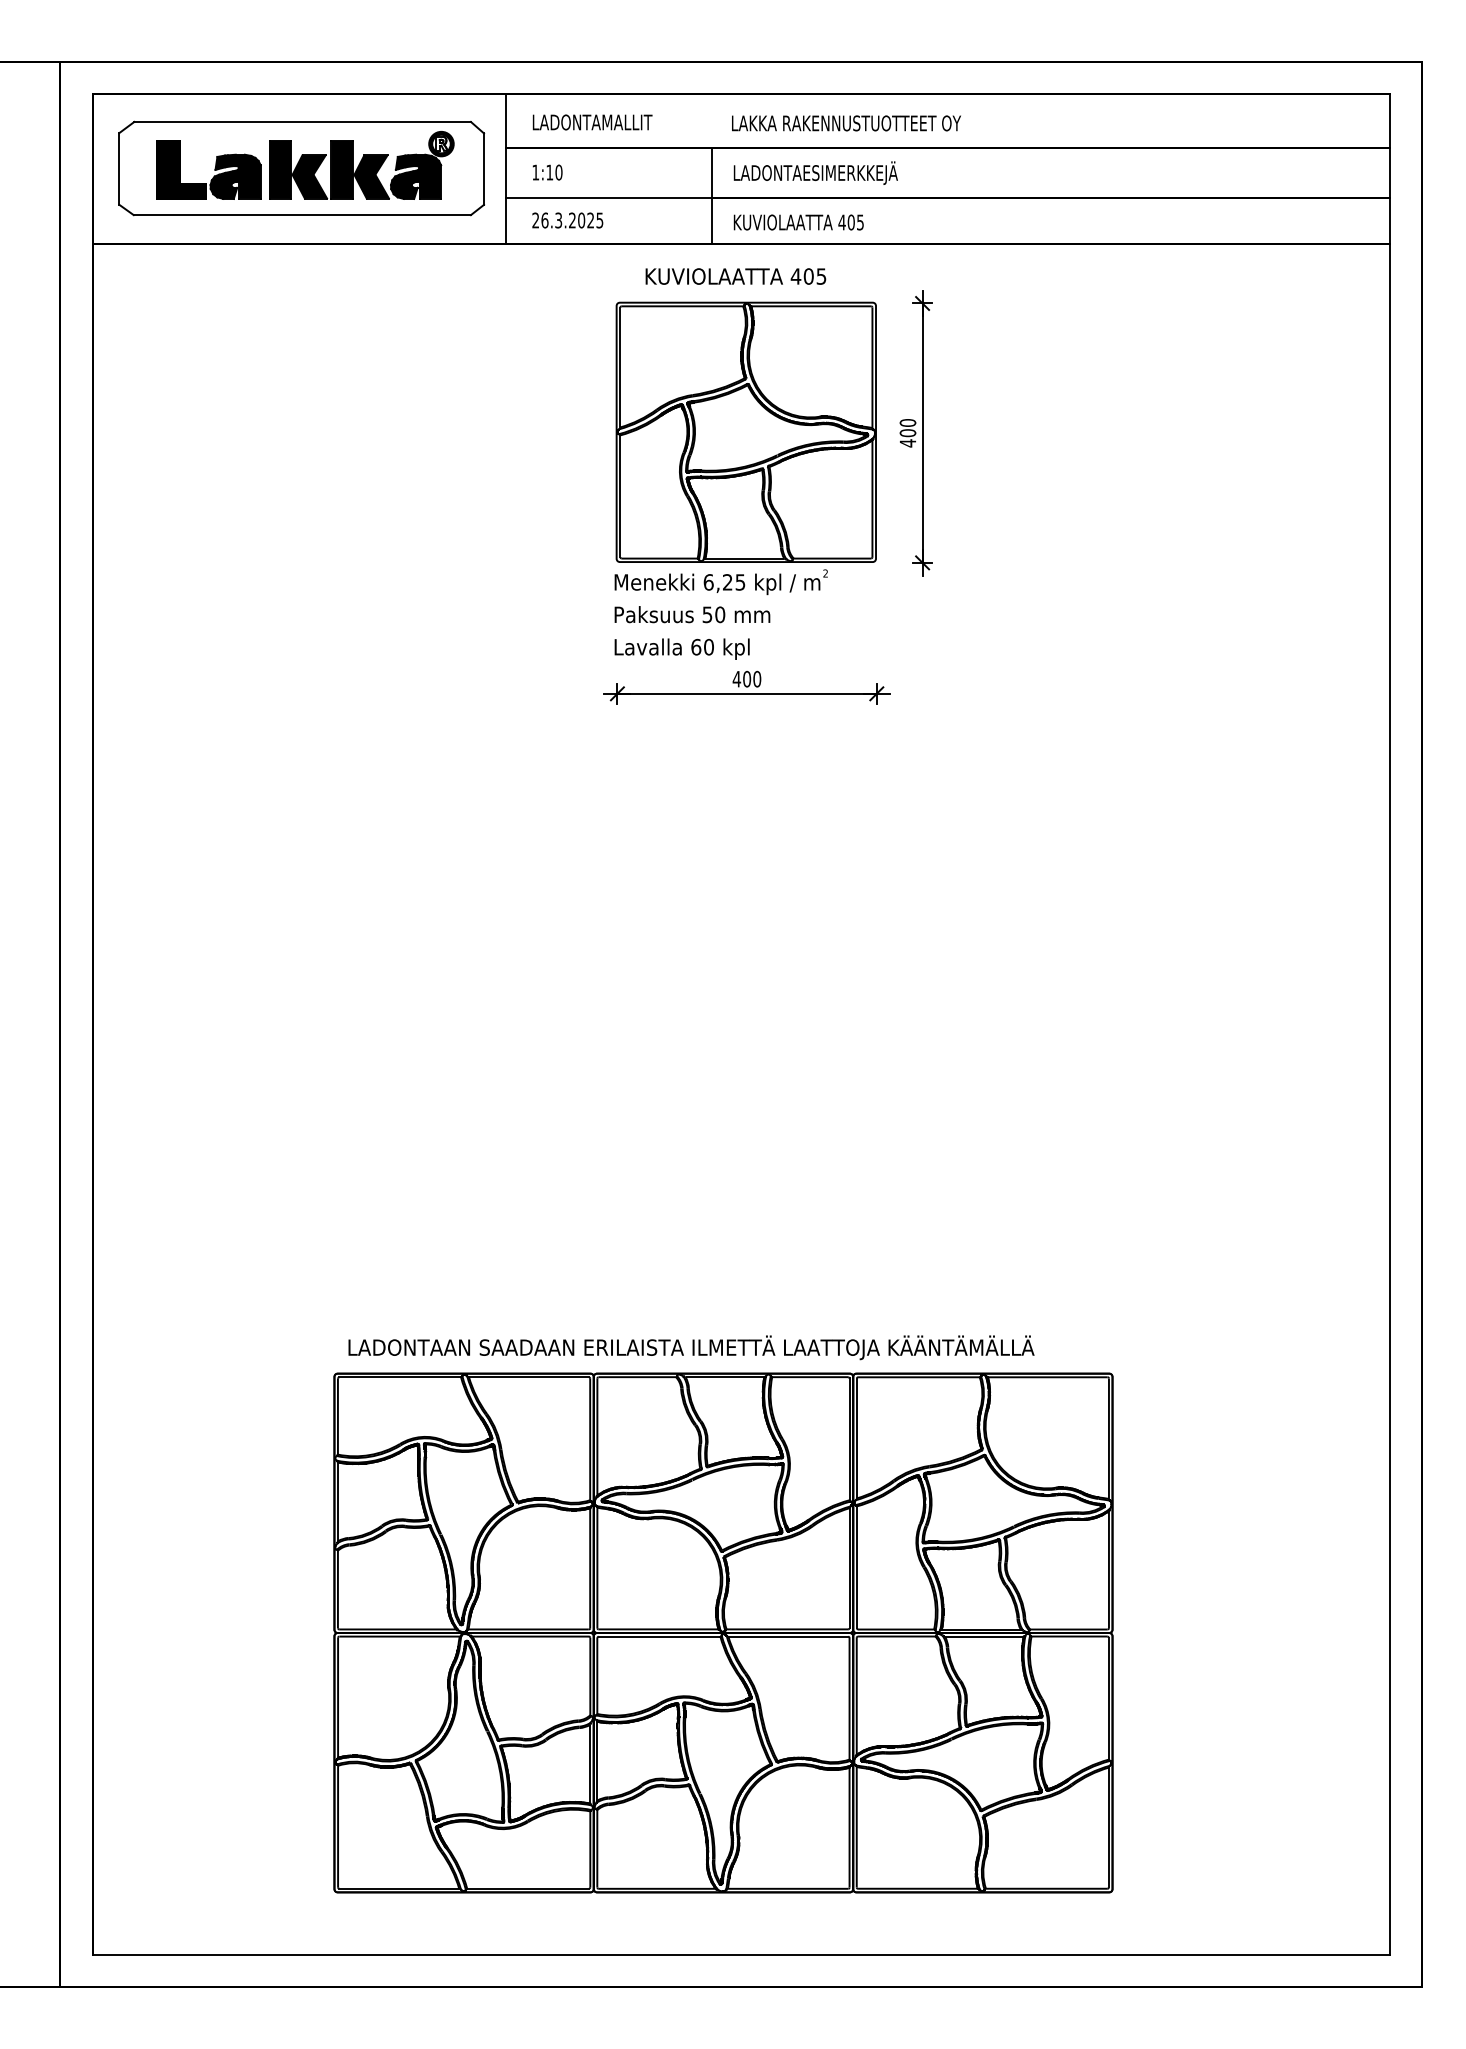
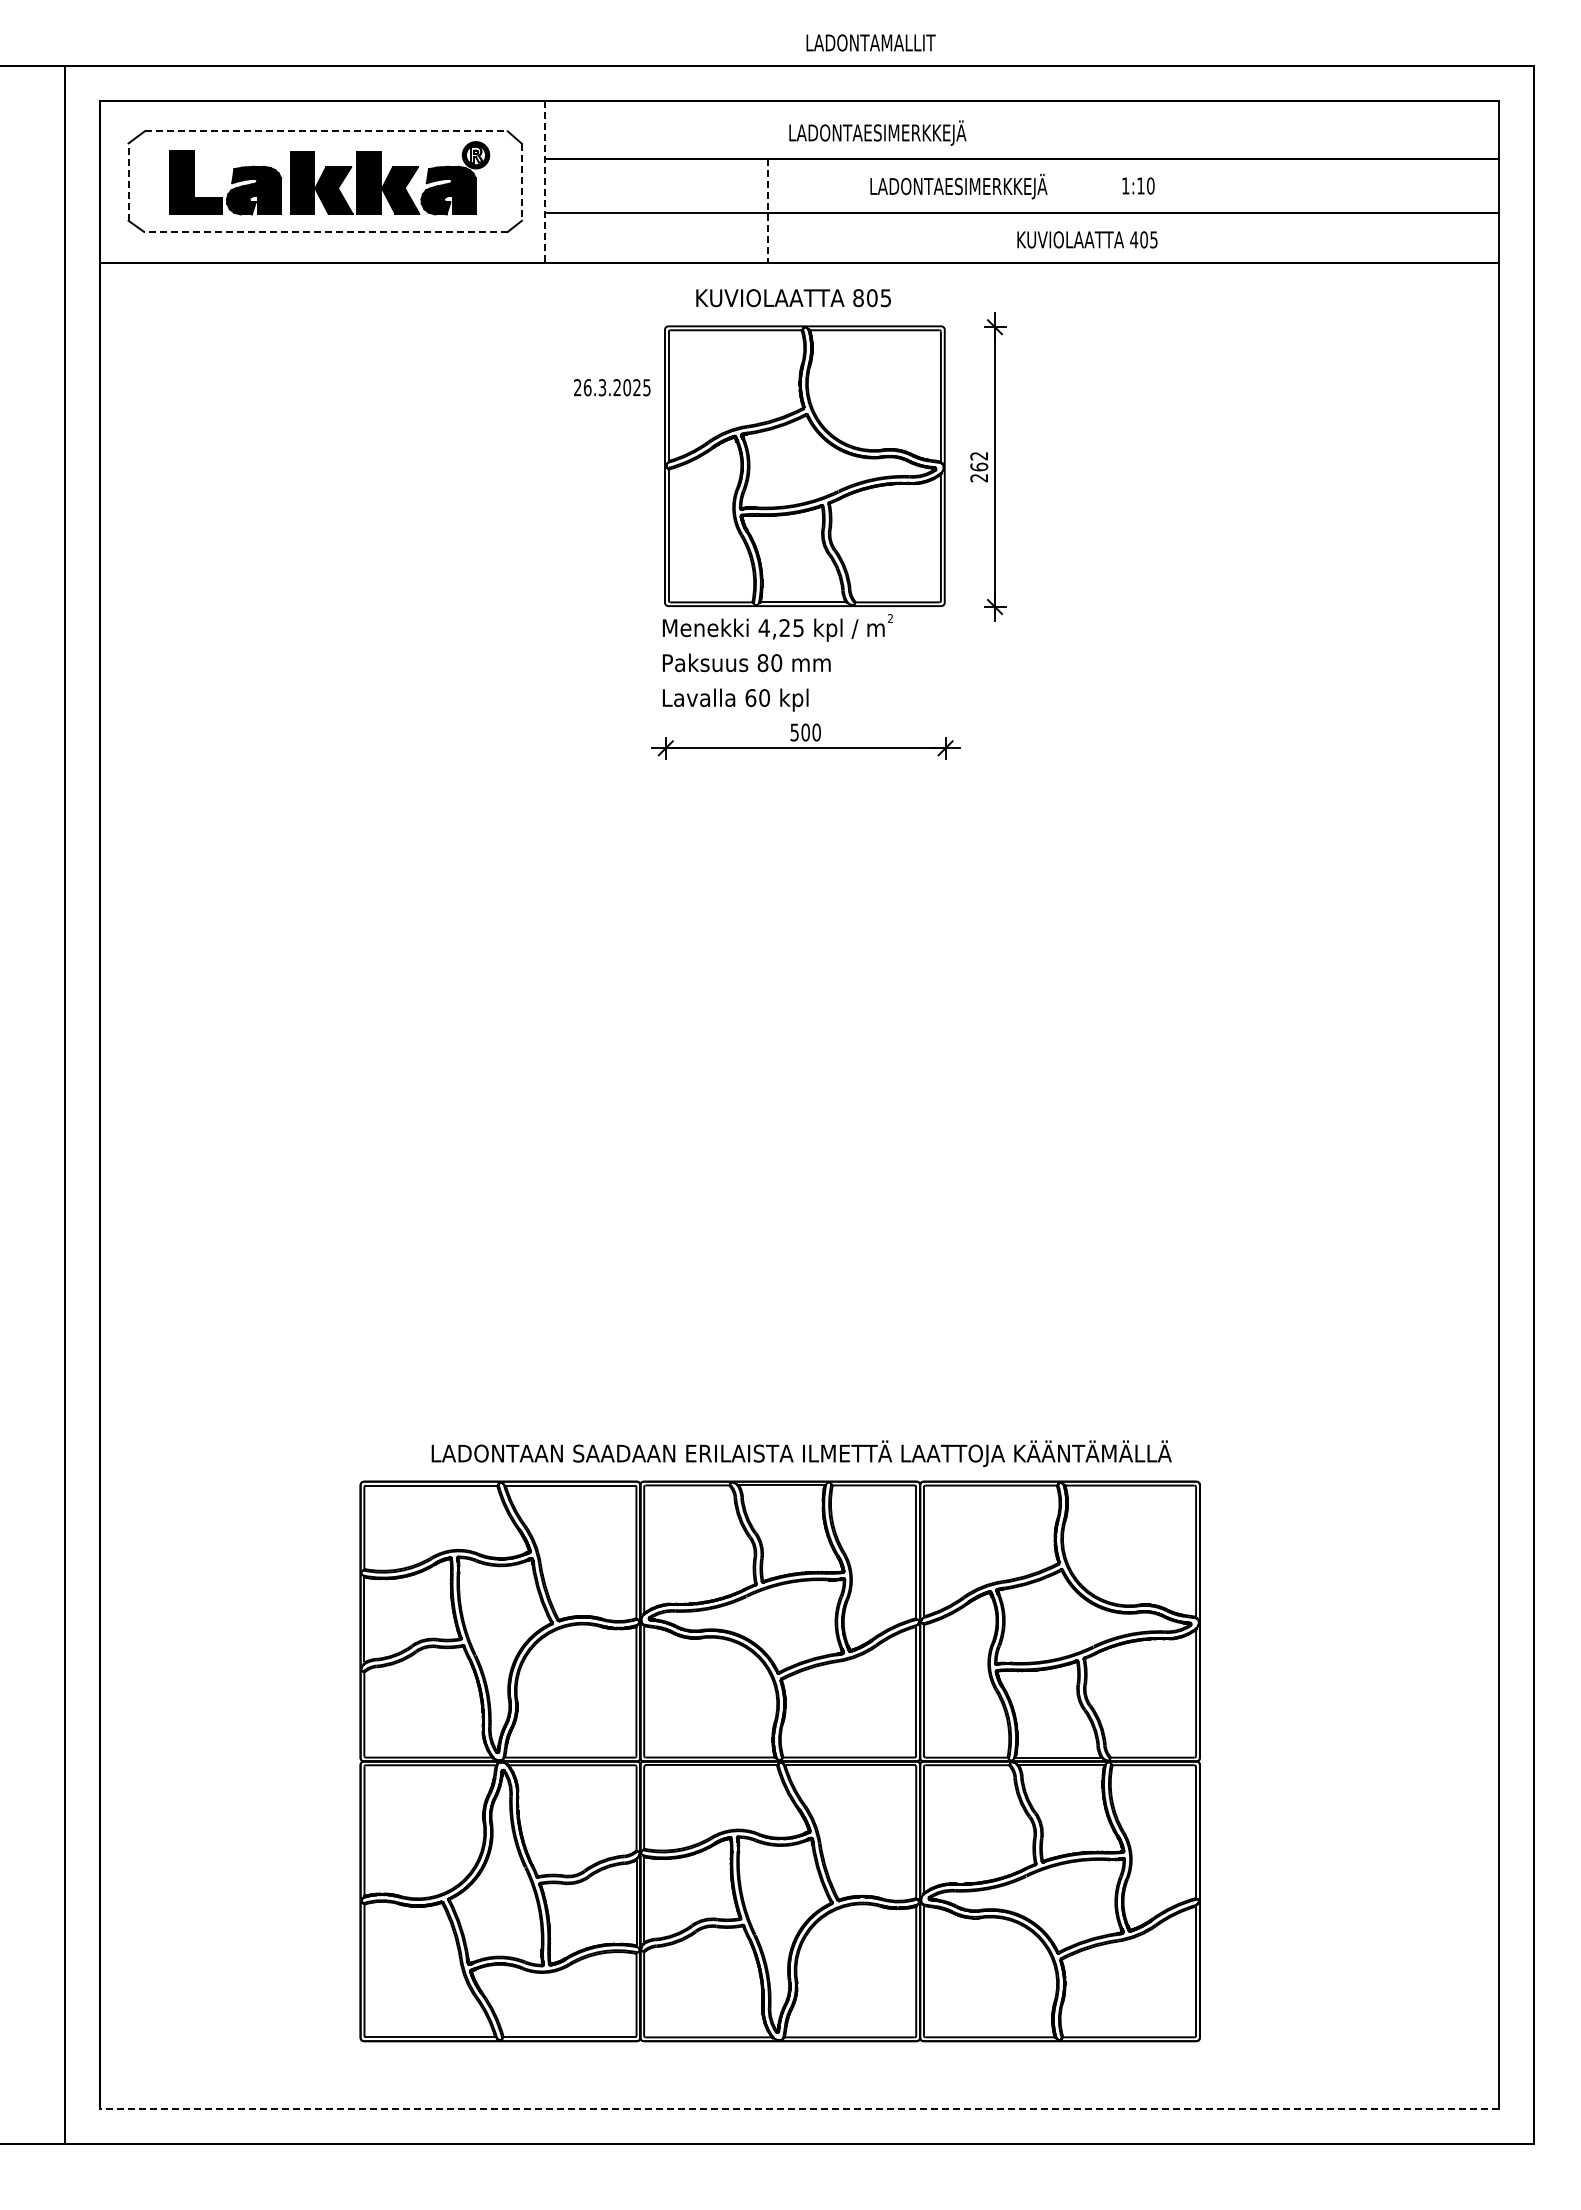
line: (302, 122) -> (326, 131), solid -> dashed
text: (592, 122) -> (870, 42), moved
text: (856, 122) -> (923, 132), LAKKA RAKENNUSTUOTTEET OY -> LADONTAESIMERKKEJÄ
line: (119, 169) -> (128, 182), solid -> dashed
line: (483, 169) -> (521, 182), solid -> dashed
line: (505, 169) -> (545, 182), solid -> dashed
text: (547, 172) -> (1138, 185), moved
text: (815, 173) -> (958, 186), moved
line: (711, 196) -> (767, 211), solid -> dashed
line: (301, 214) -> (325, 231), solid -> dashed
text: (567, 220) -> (612, 387), moved
text: (798, 222) -> (1087, 239), moved
text: (796, 276) -> (858, 298), 405 -> 805
text: (908, 432) -> (979, 466), 400 -> 262
text: (707, 582) -> (763, 628), 6,25 -> 4,25
text: (707, 615) -> (762, 663), 50 -> 80
text: (736, 679) -> (794, 732), 400 -> 500
text: (691, 1347) -> (801, 1453), moved
line: (740, 1954) -> (798, 2108), solid -> dashed

